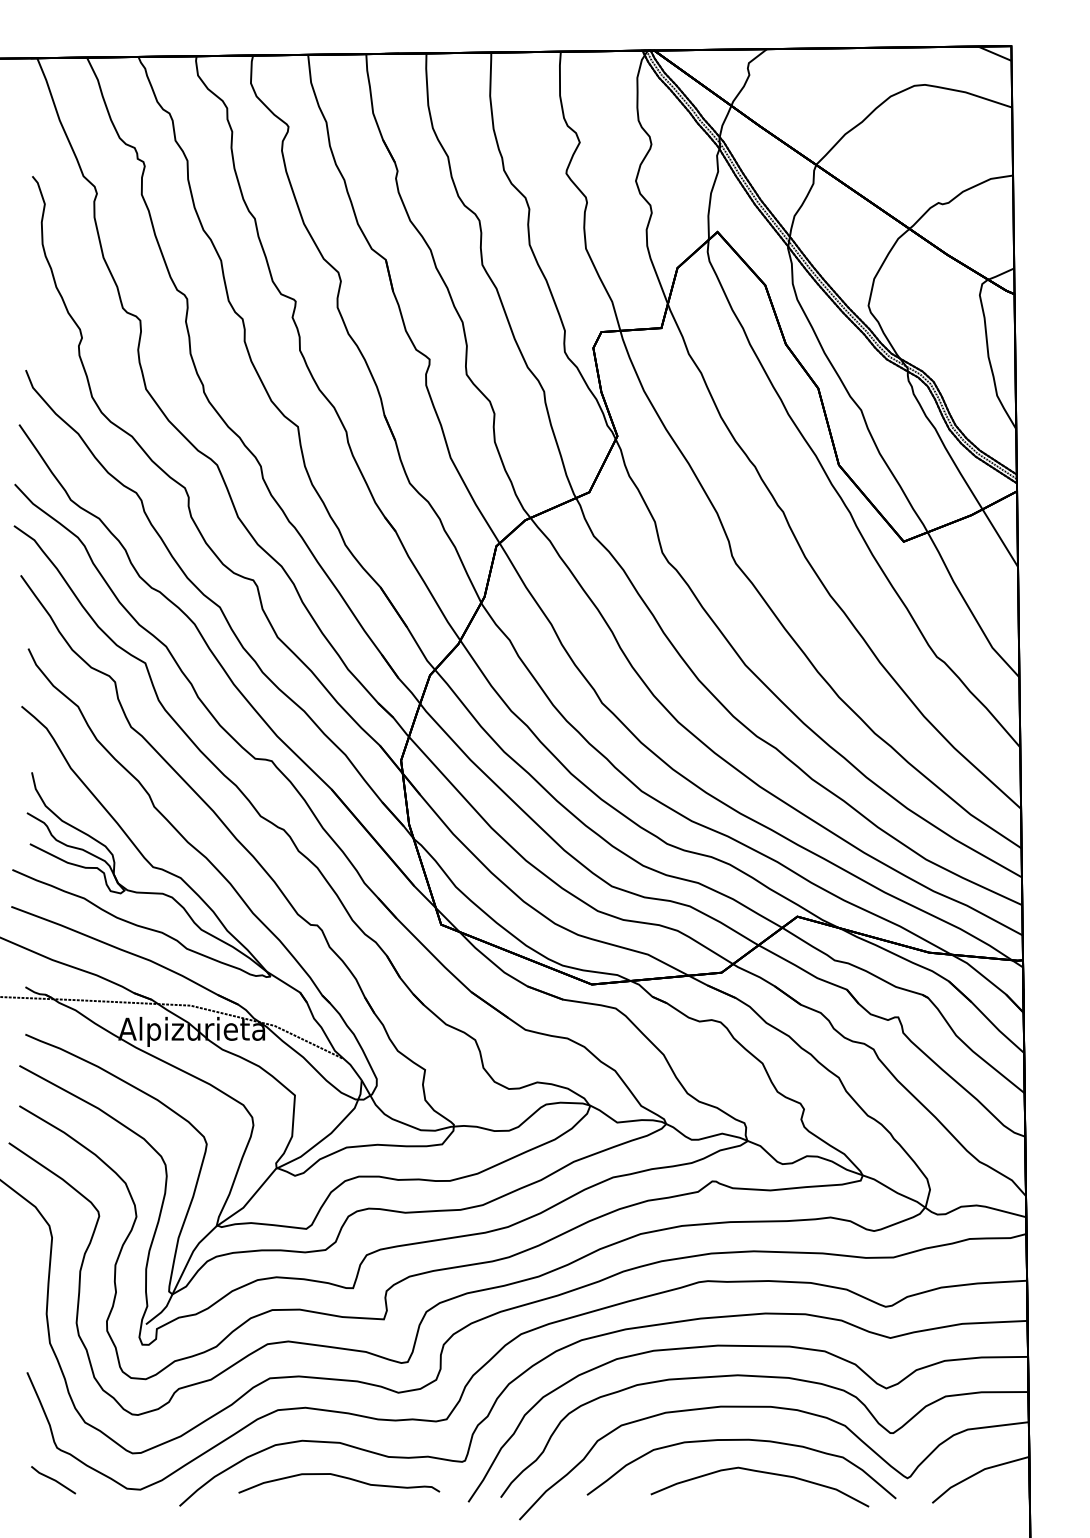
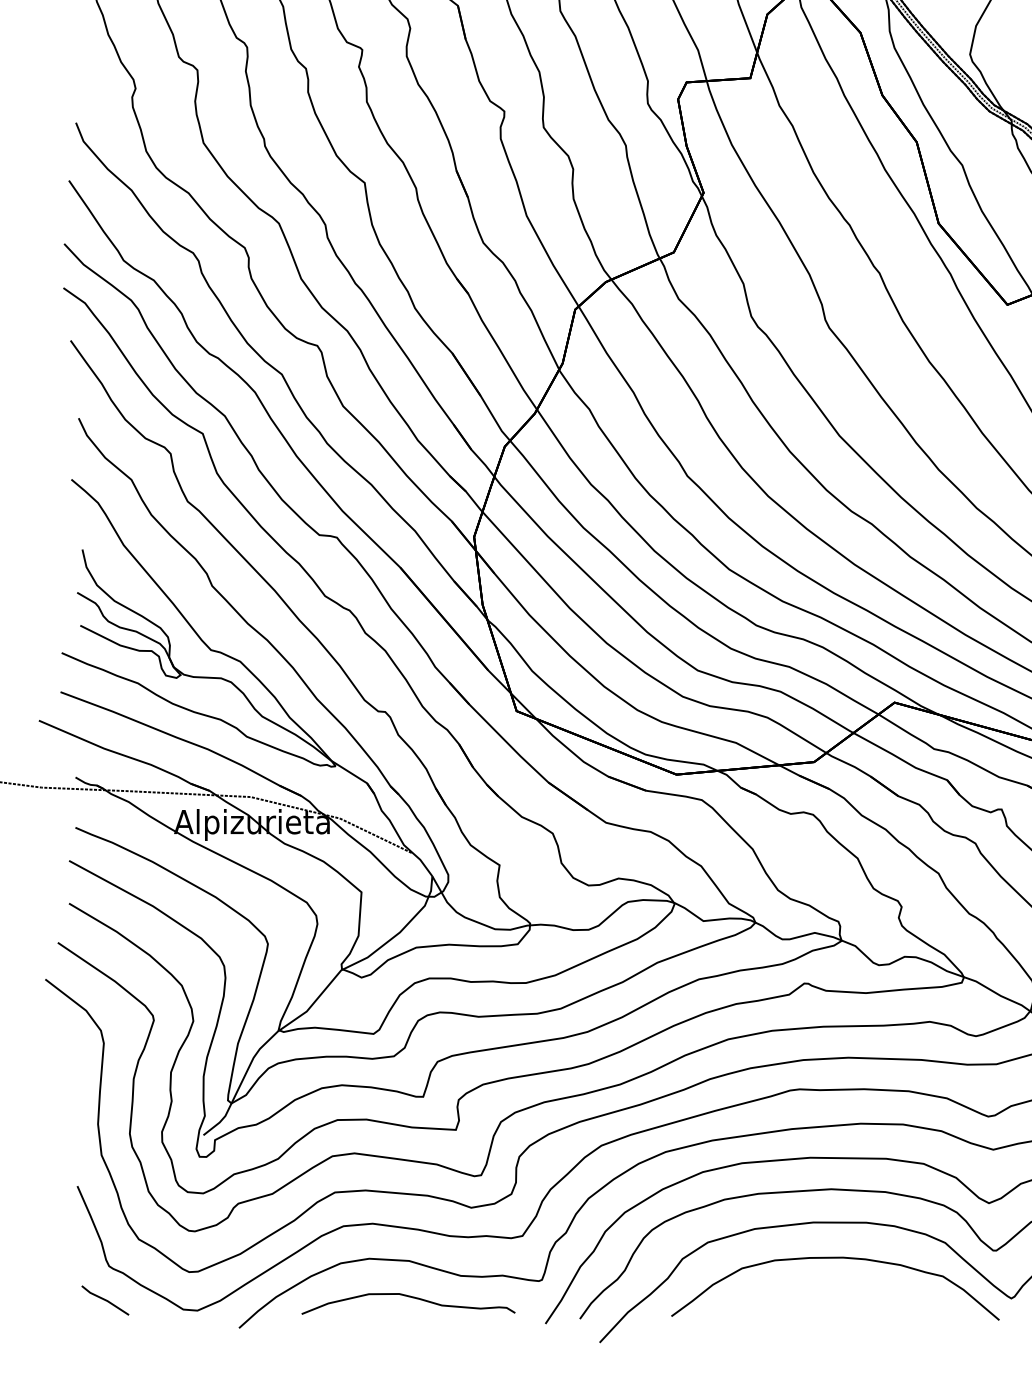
part: (763, 1473) -> (858, 1293), removed

